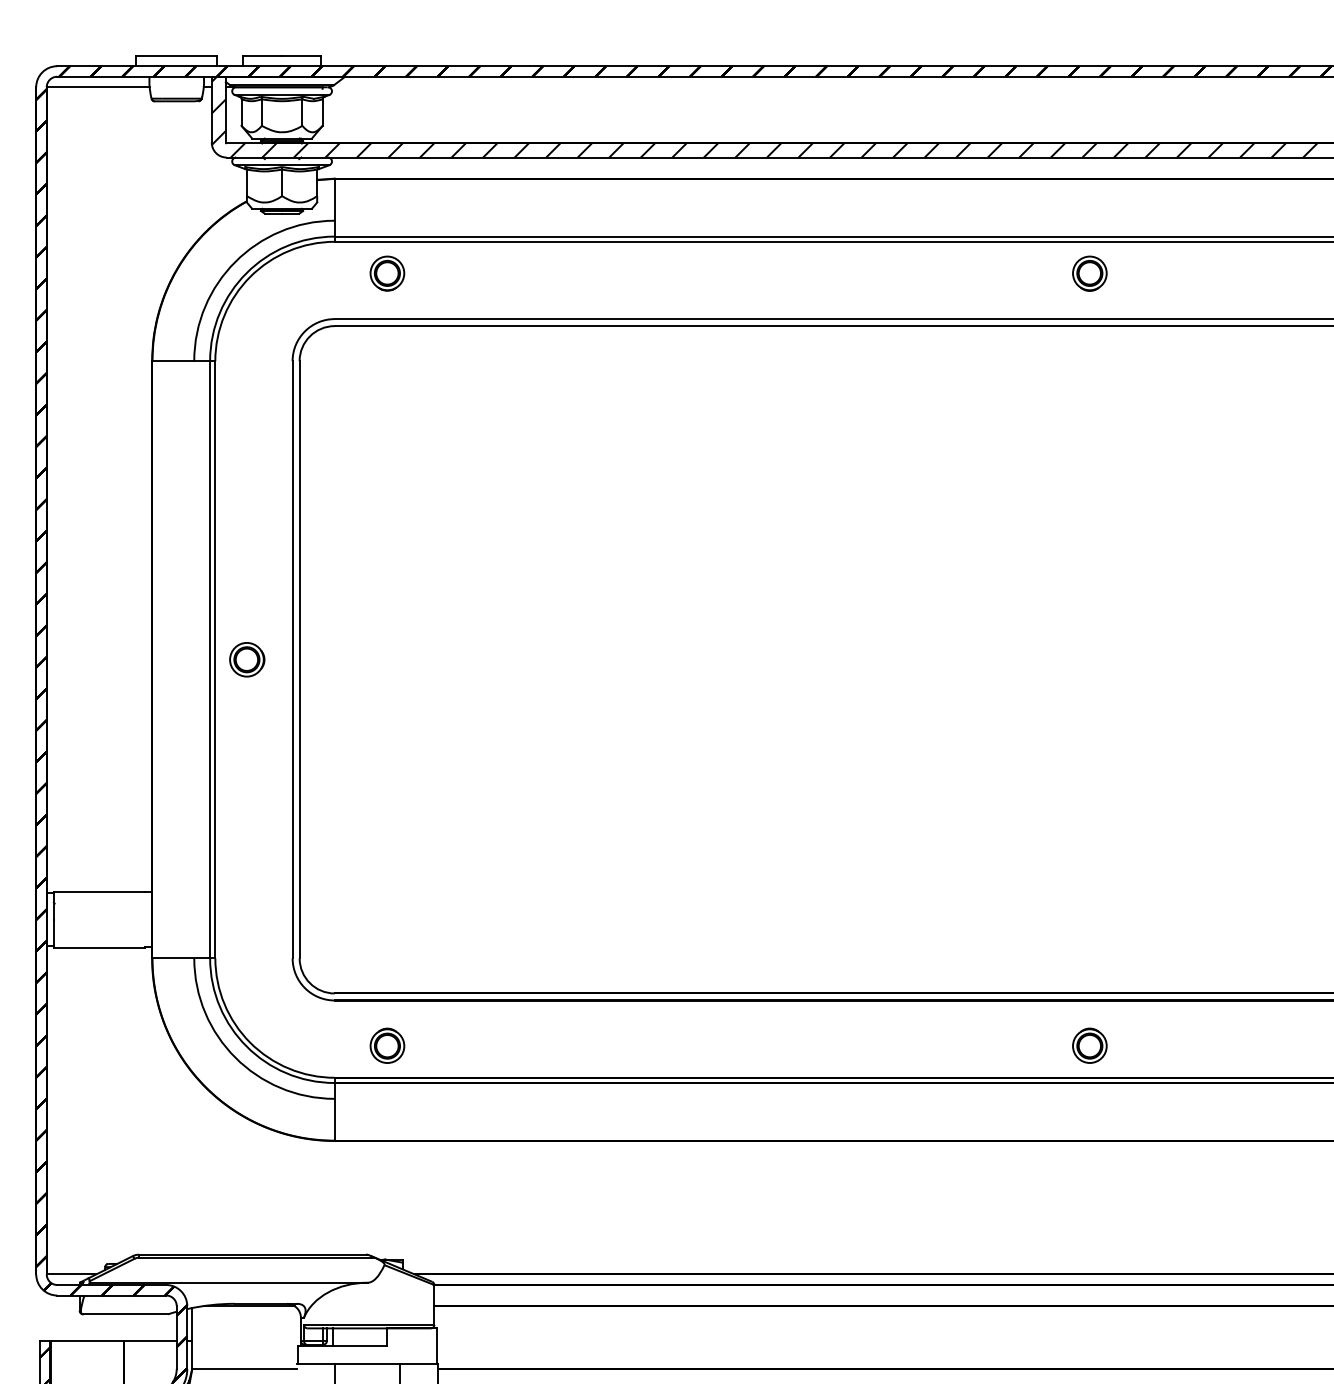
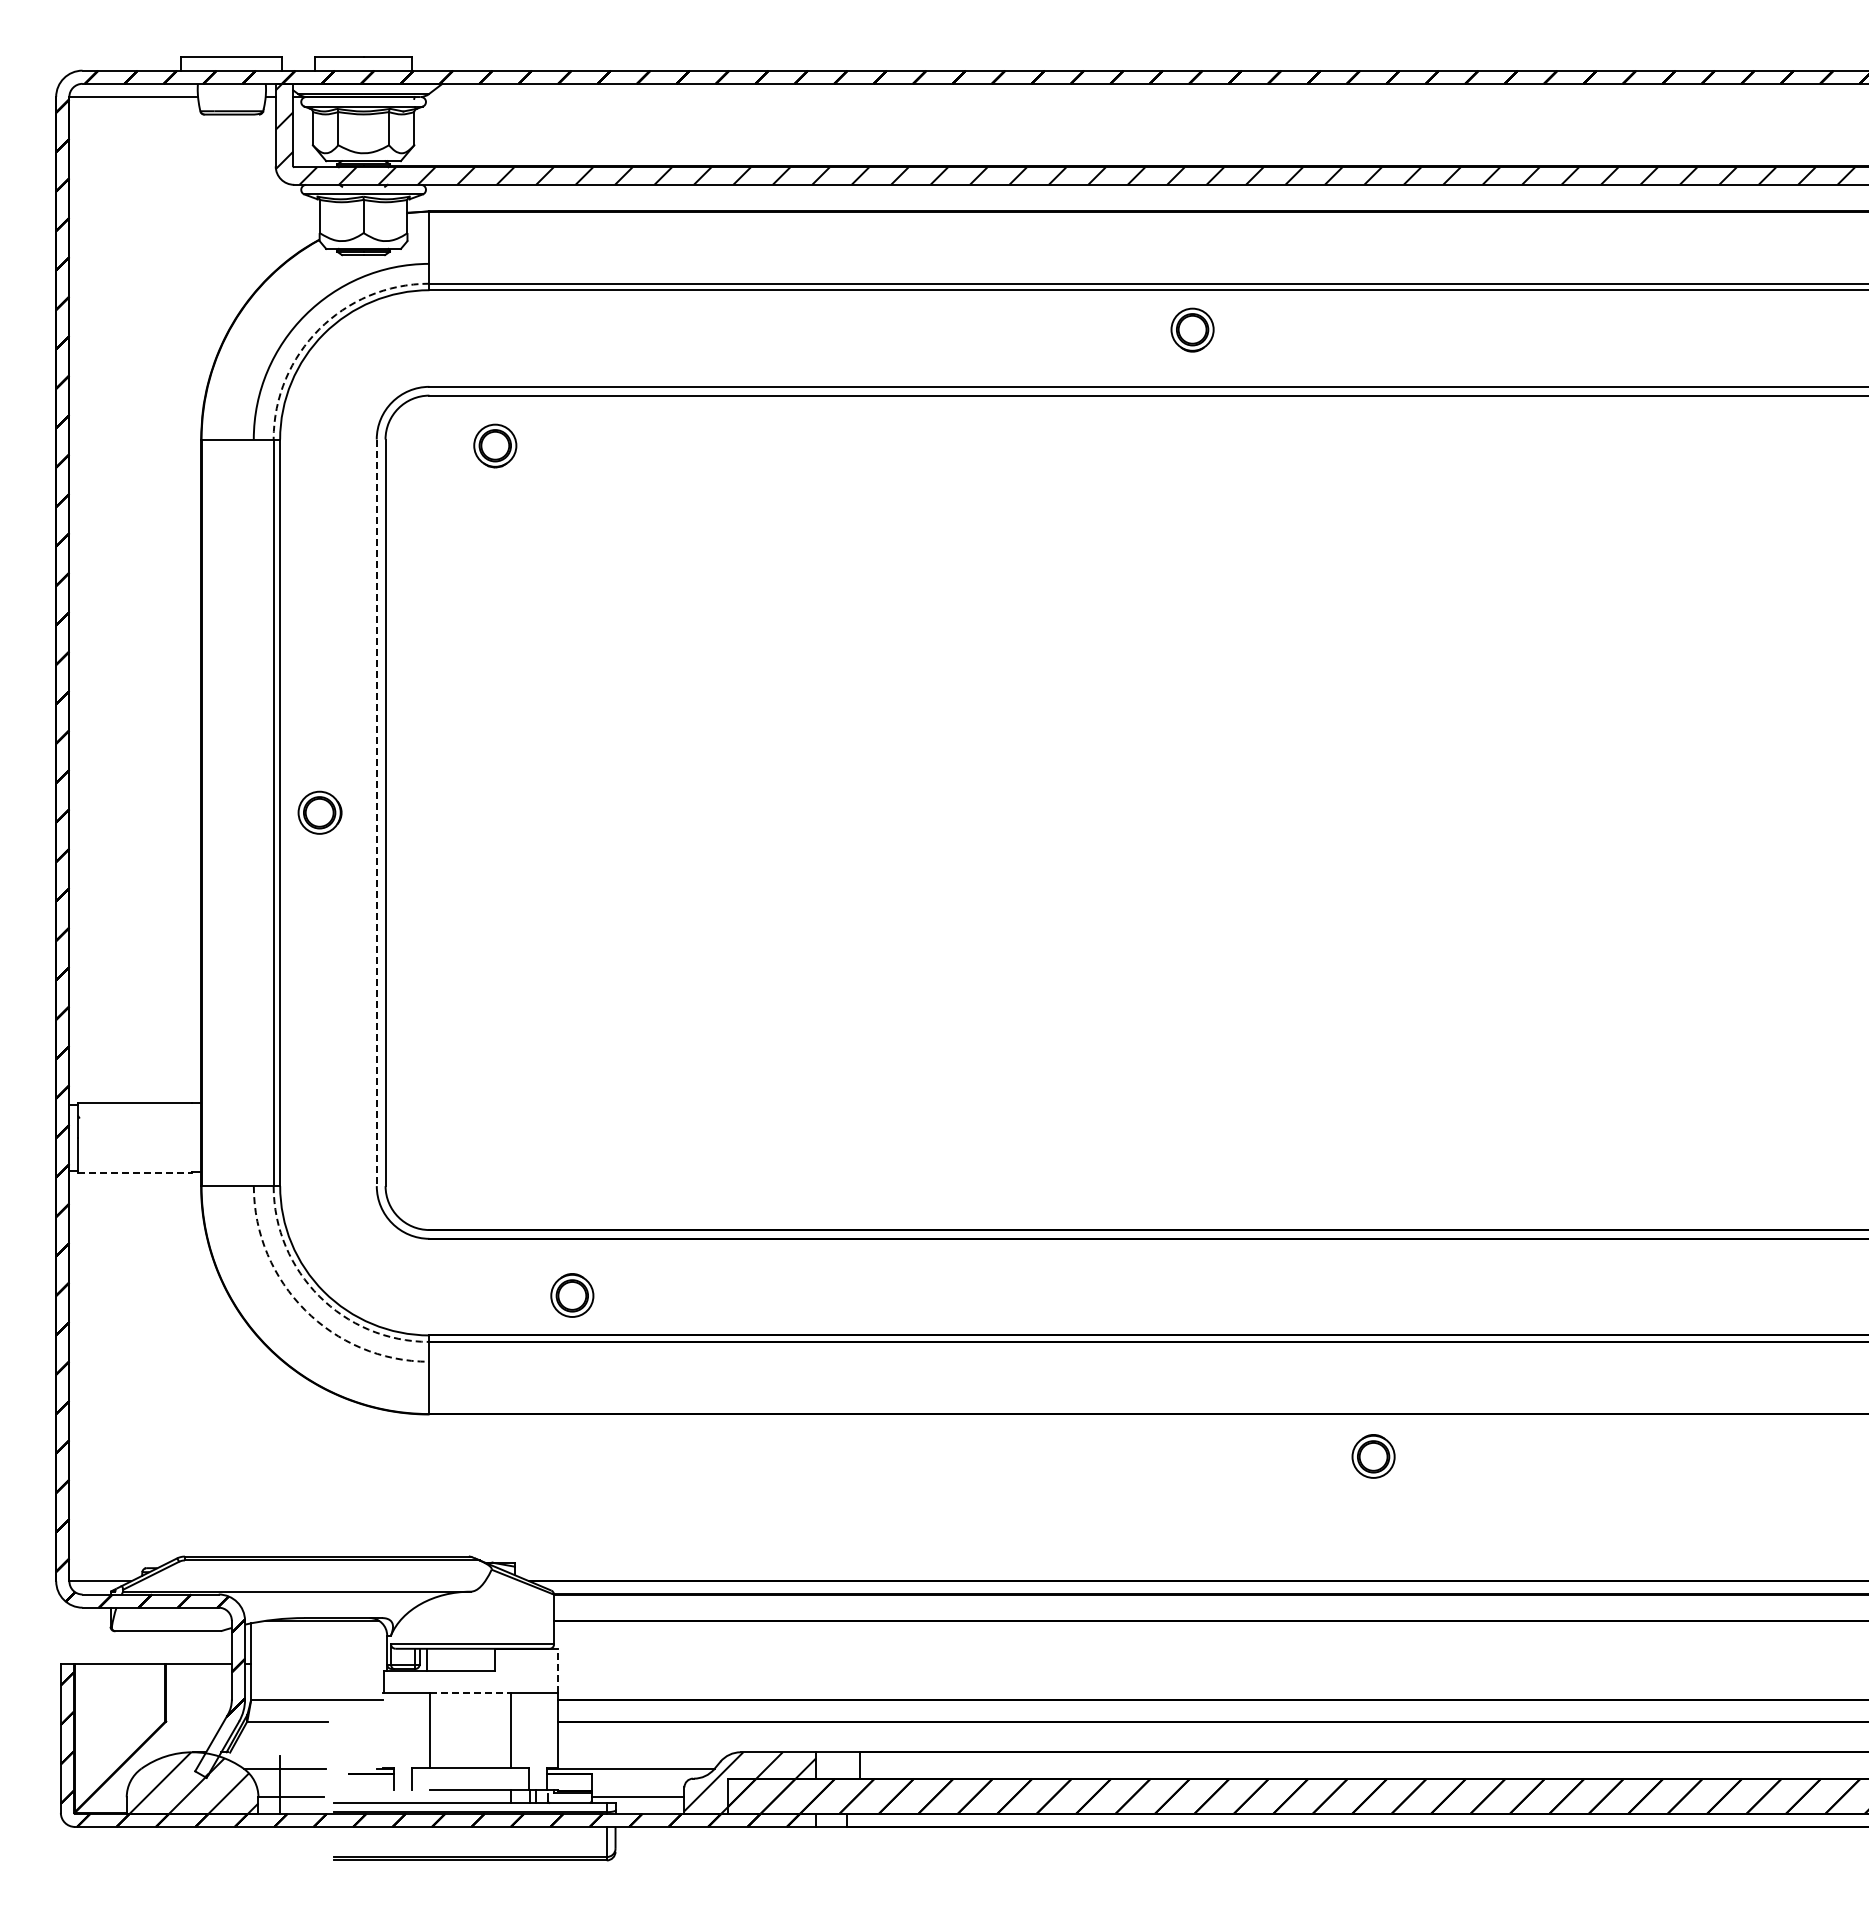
arc: (246, 273) -> (319, 329), solid -> dashed
part: (387, 273) -> (495, 445), moved
part: (1089, 273) -> (1192, 329), moved
line: (292, 660) -> (376, 813), solid -> dashed
line: (99, 947) -> (135, 1172), solid -> dashed
part: (387, 1045) -> (572, 1295), moved
part: (1089, 1045) -> (1373, 1456), moved
arc: (246, 1046) -> (319, 1296), solid -> dashed
arc: (235, 1057) -> (305, 1310), solid -> dashed
line: (437, 1345) -> (557, 1670), solid -> dashed
line: (368, 1363) -> (471, 1692), solid -> dashed

